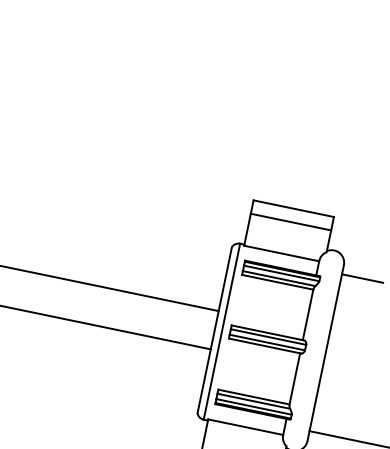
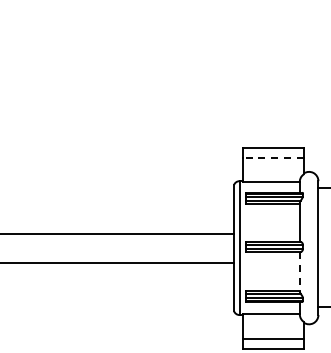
line: (291, 221) -> (273, 157), solid -> dashed
line: (294, 380) -> (299, 272), solid -> dashed

